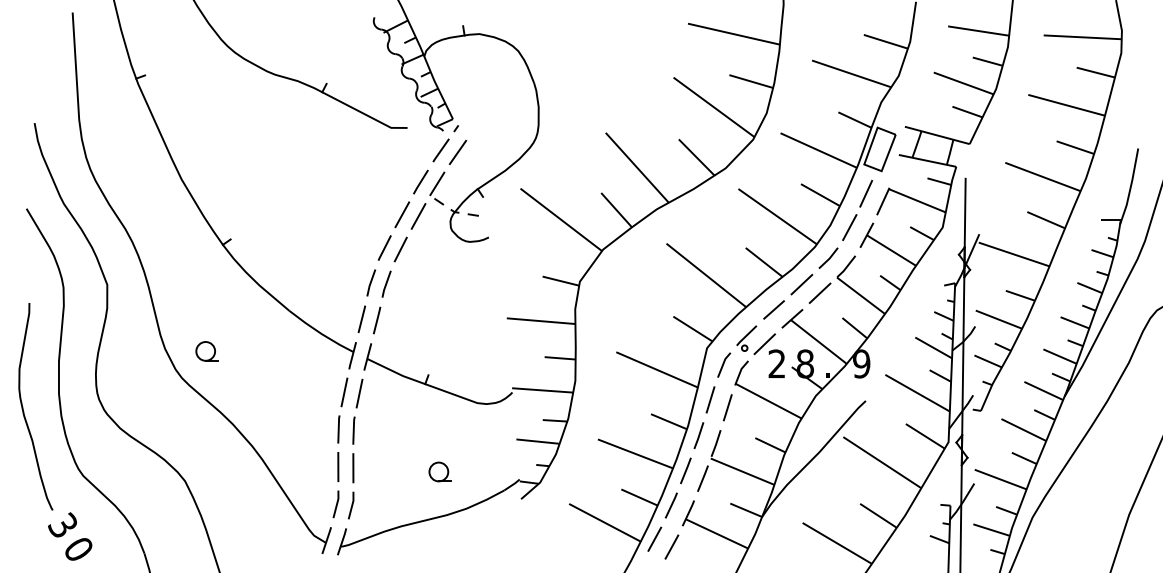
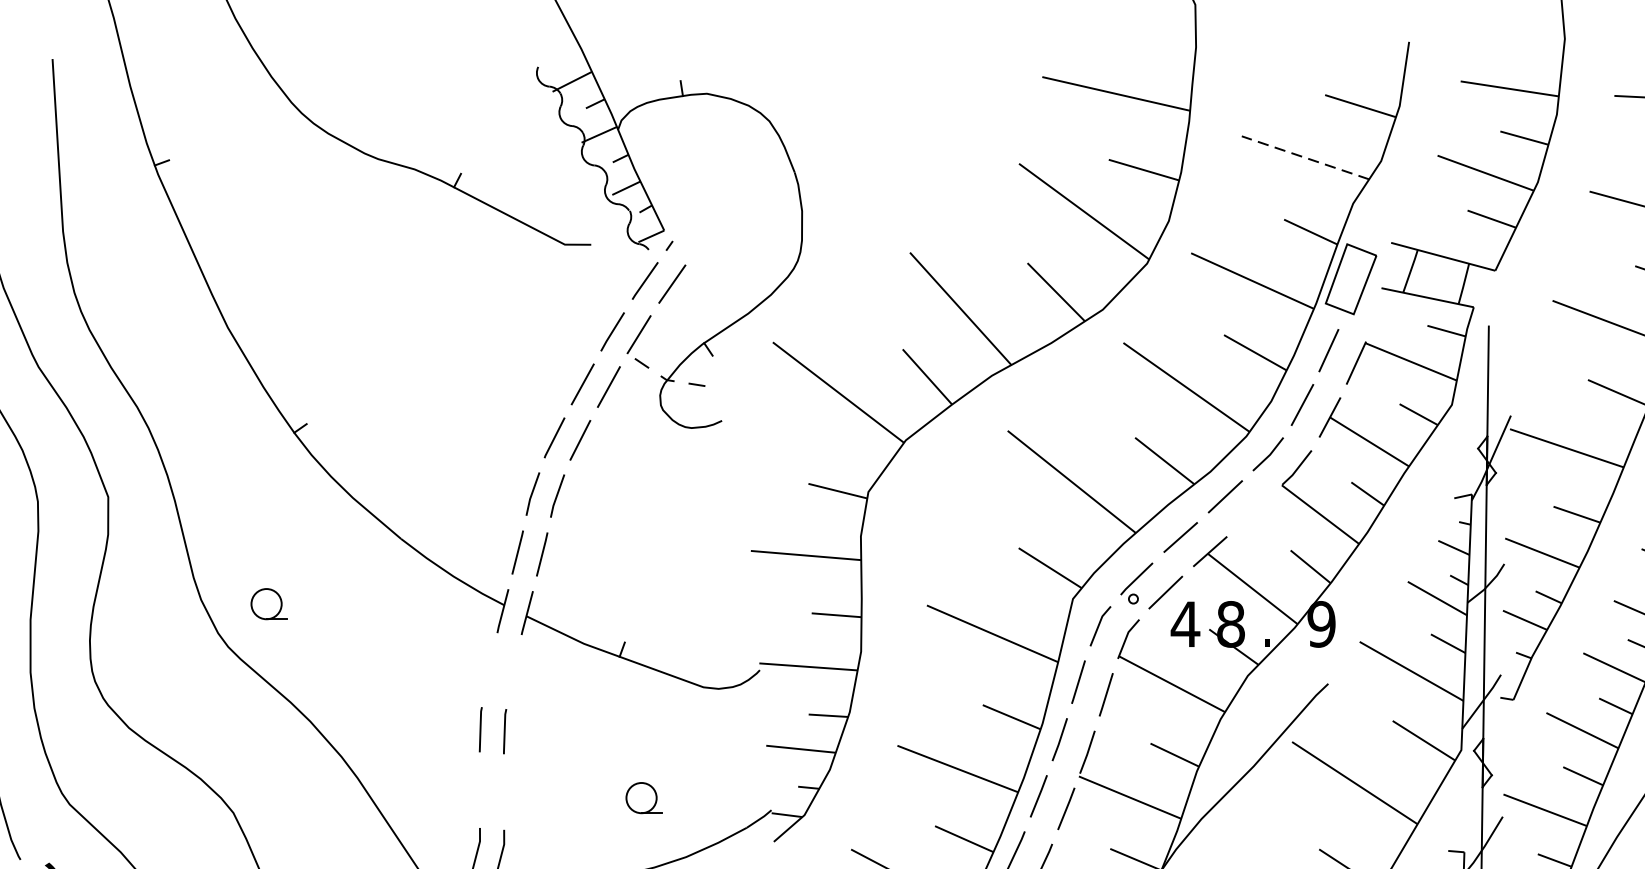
line: (851, 73) -> (1305, 157), solid -> dashed
line: (819, 292) -> (1253, 509), removed
text: (776, 363) -> (1184, 623), 2 -> 4
line: (344, 392) -> (489, 670), removed
line: (359, 393) -> (513, 671), removed
line: (338, 466) -> (480, 789), removed
line: (353, 468) -> (504, 792), removed

